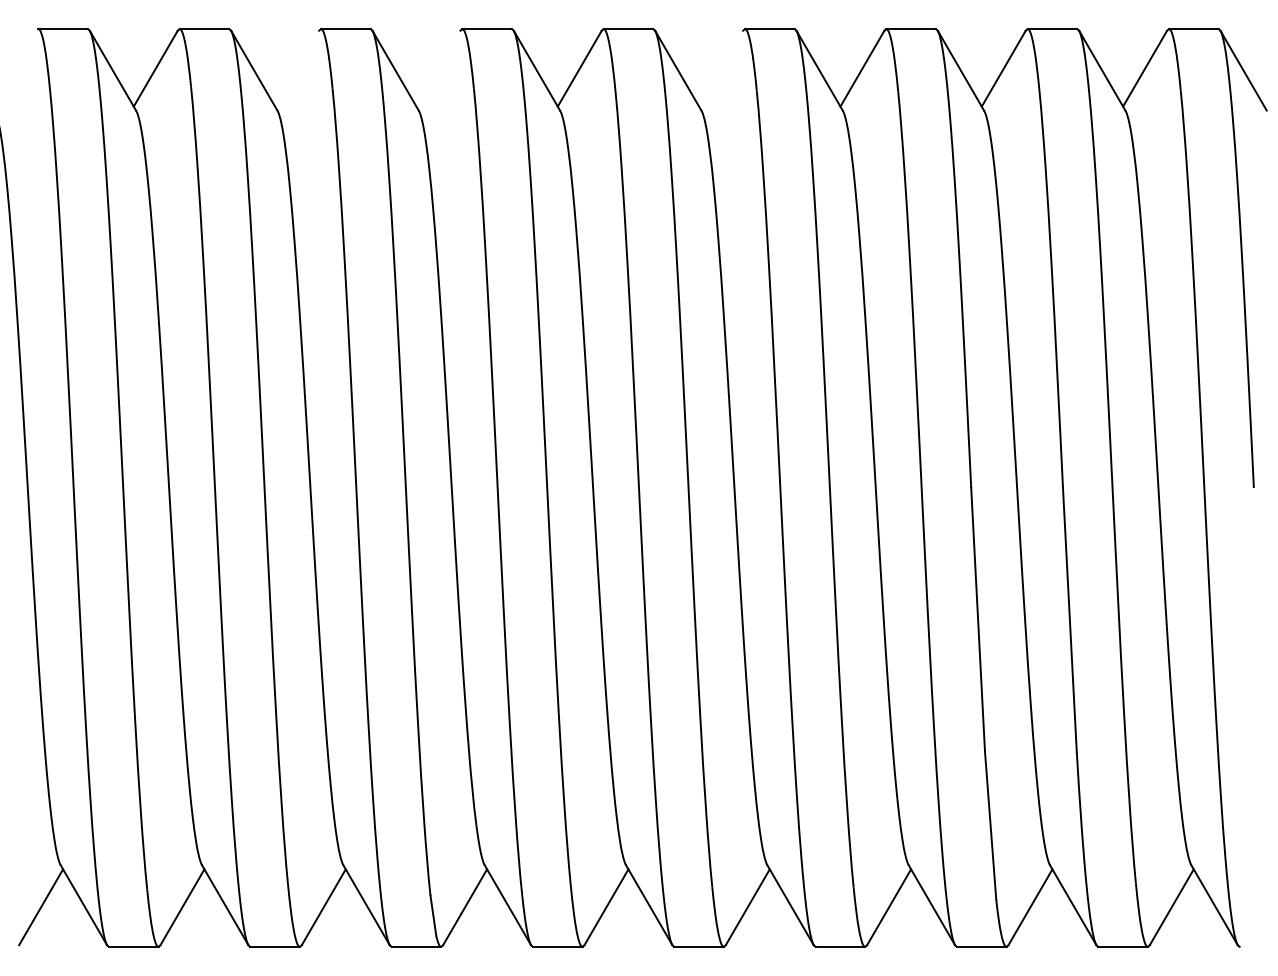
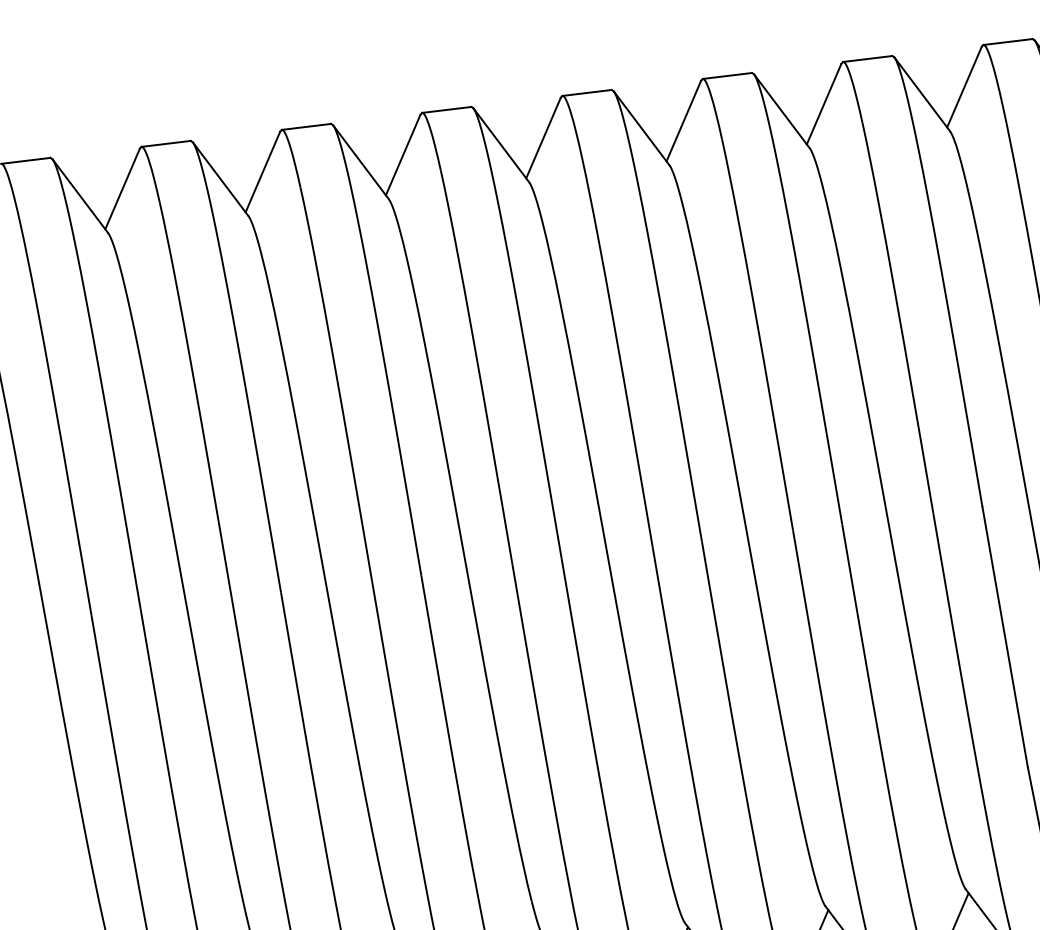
line: (297, 68) -> (263, 171), added
line: (438, 68) -> (403, 154), added
line: (721, 68) -> (684, 120), added

